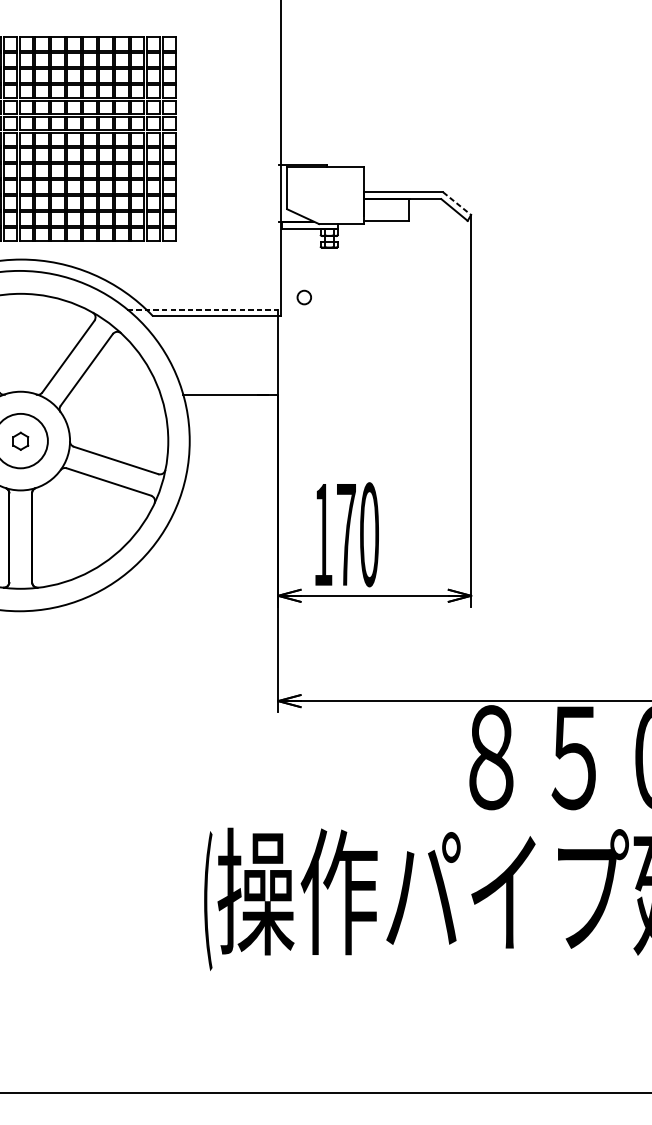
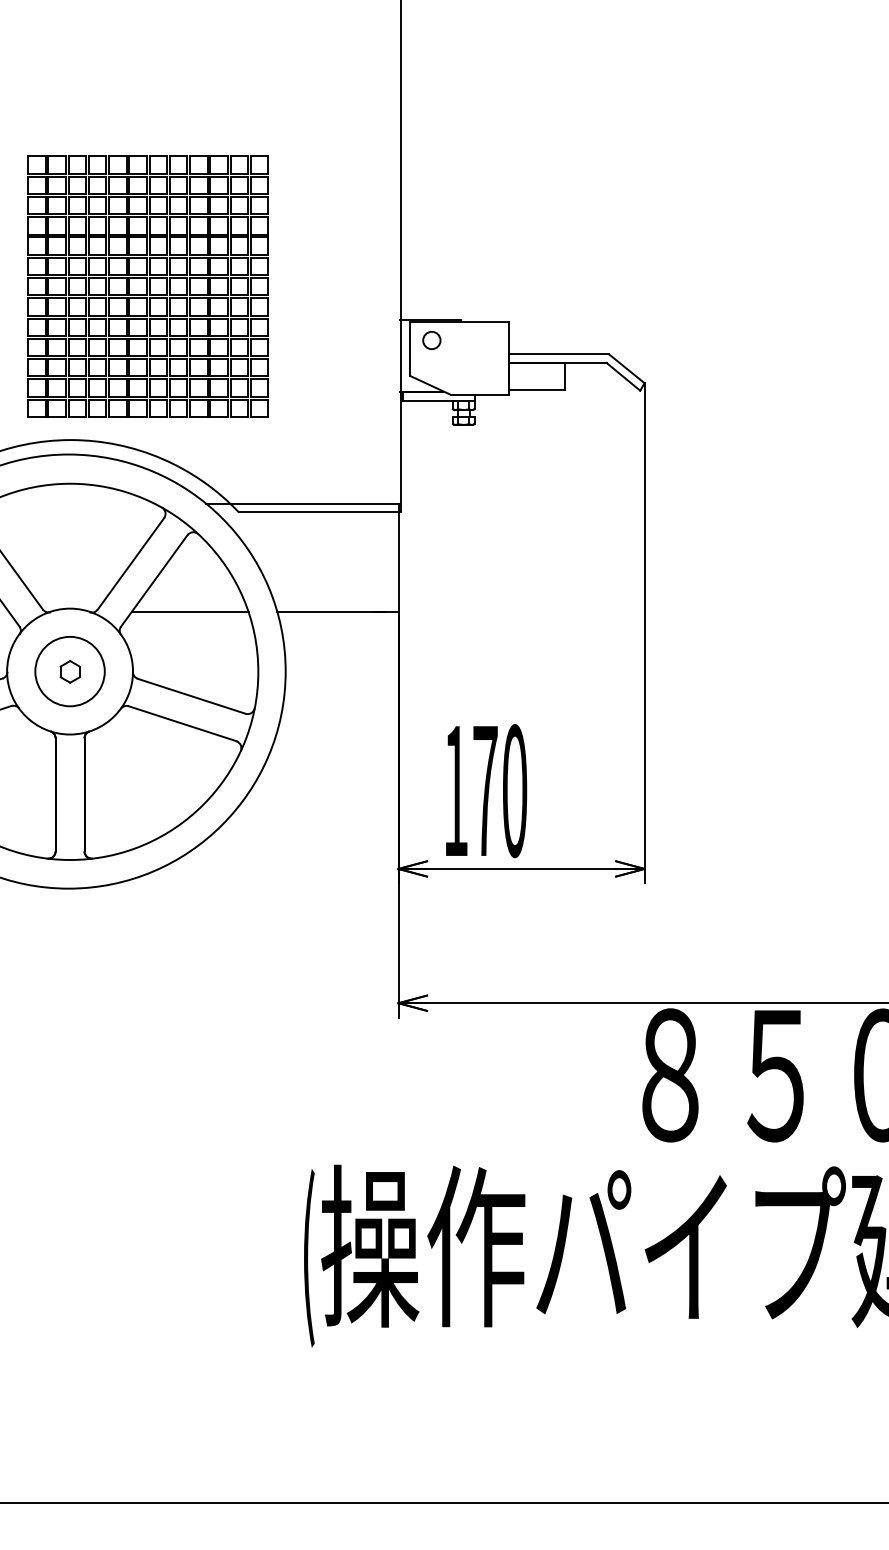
line: (456, 203) -> (626, 368), dashed -> solid
circle: (304, 297) -> (431, 340), moved
line: (202, 309) -> (302, 503), dashed -> solid
line: (114, 394) -> (189, 612), added

